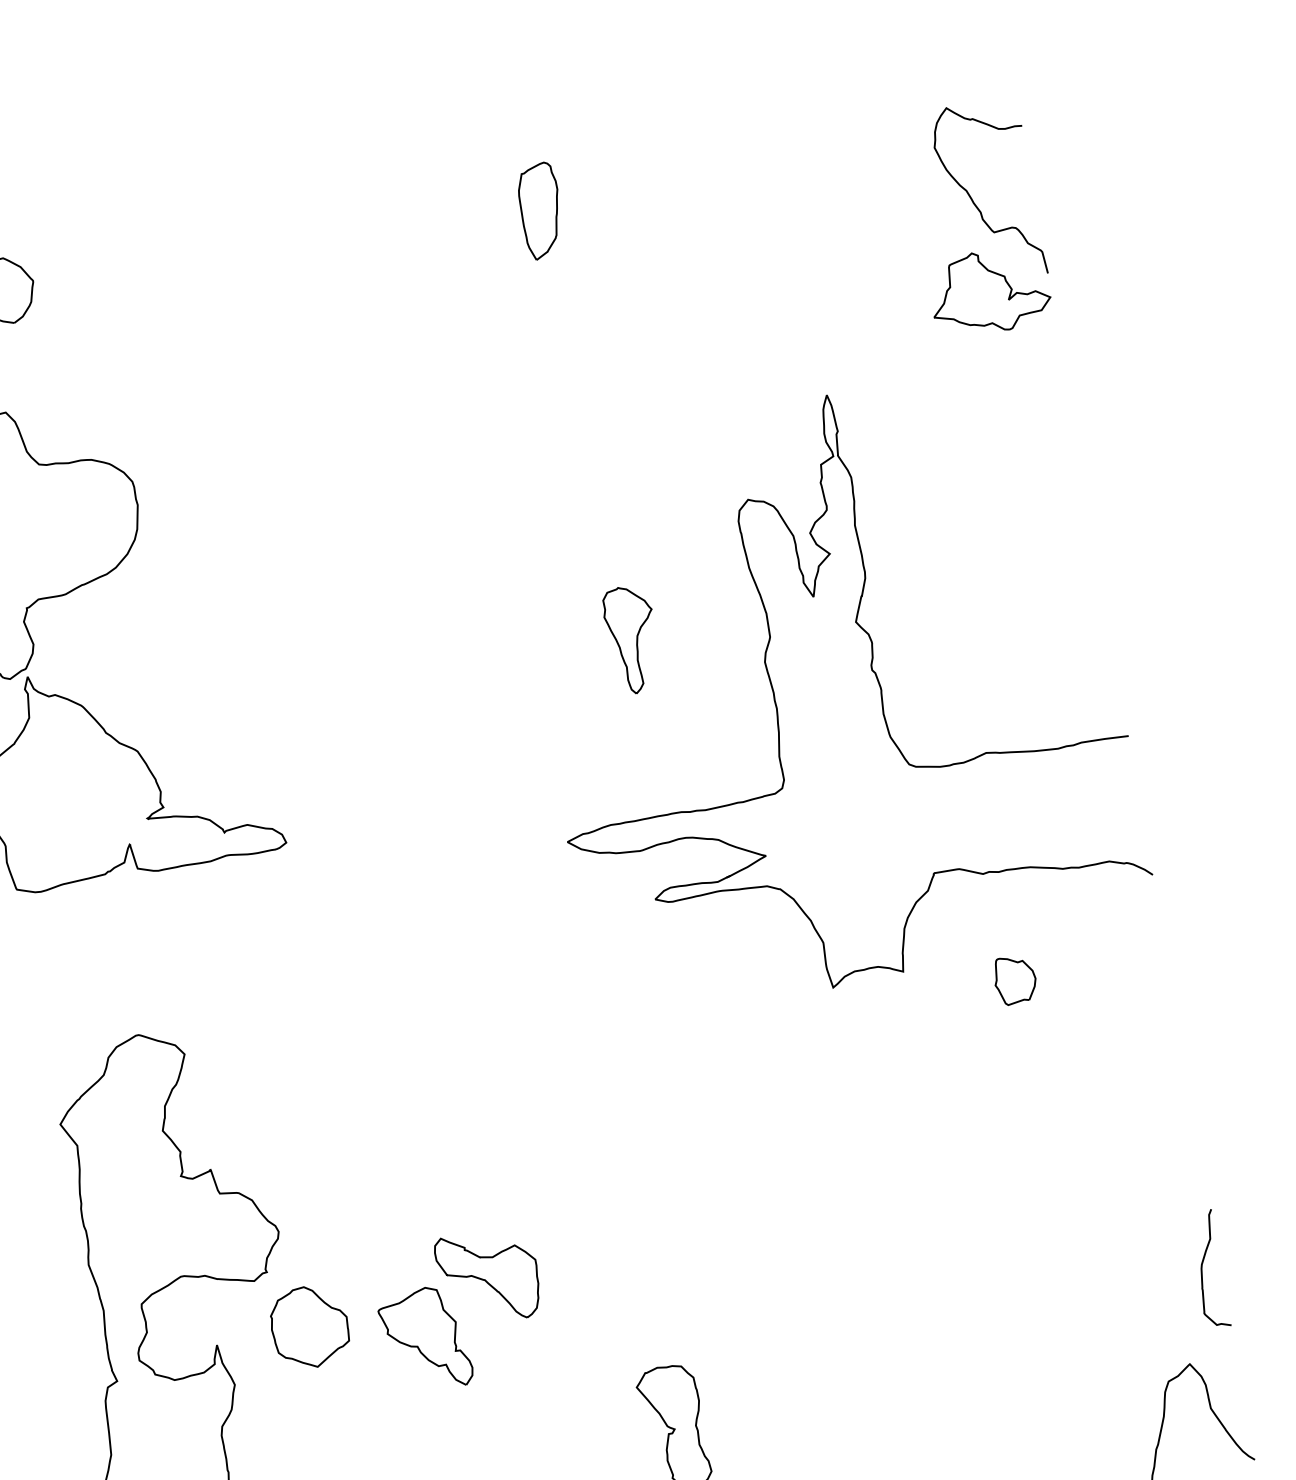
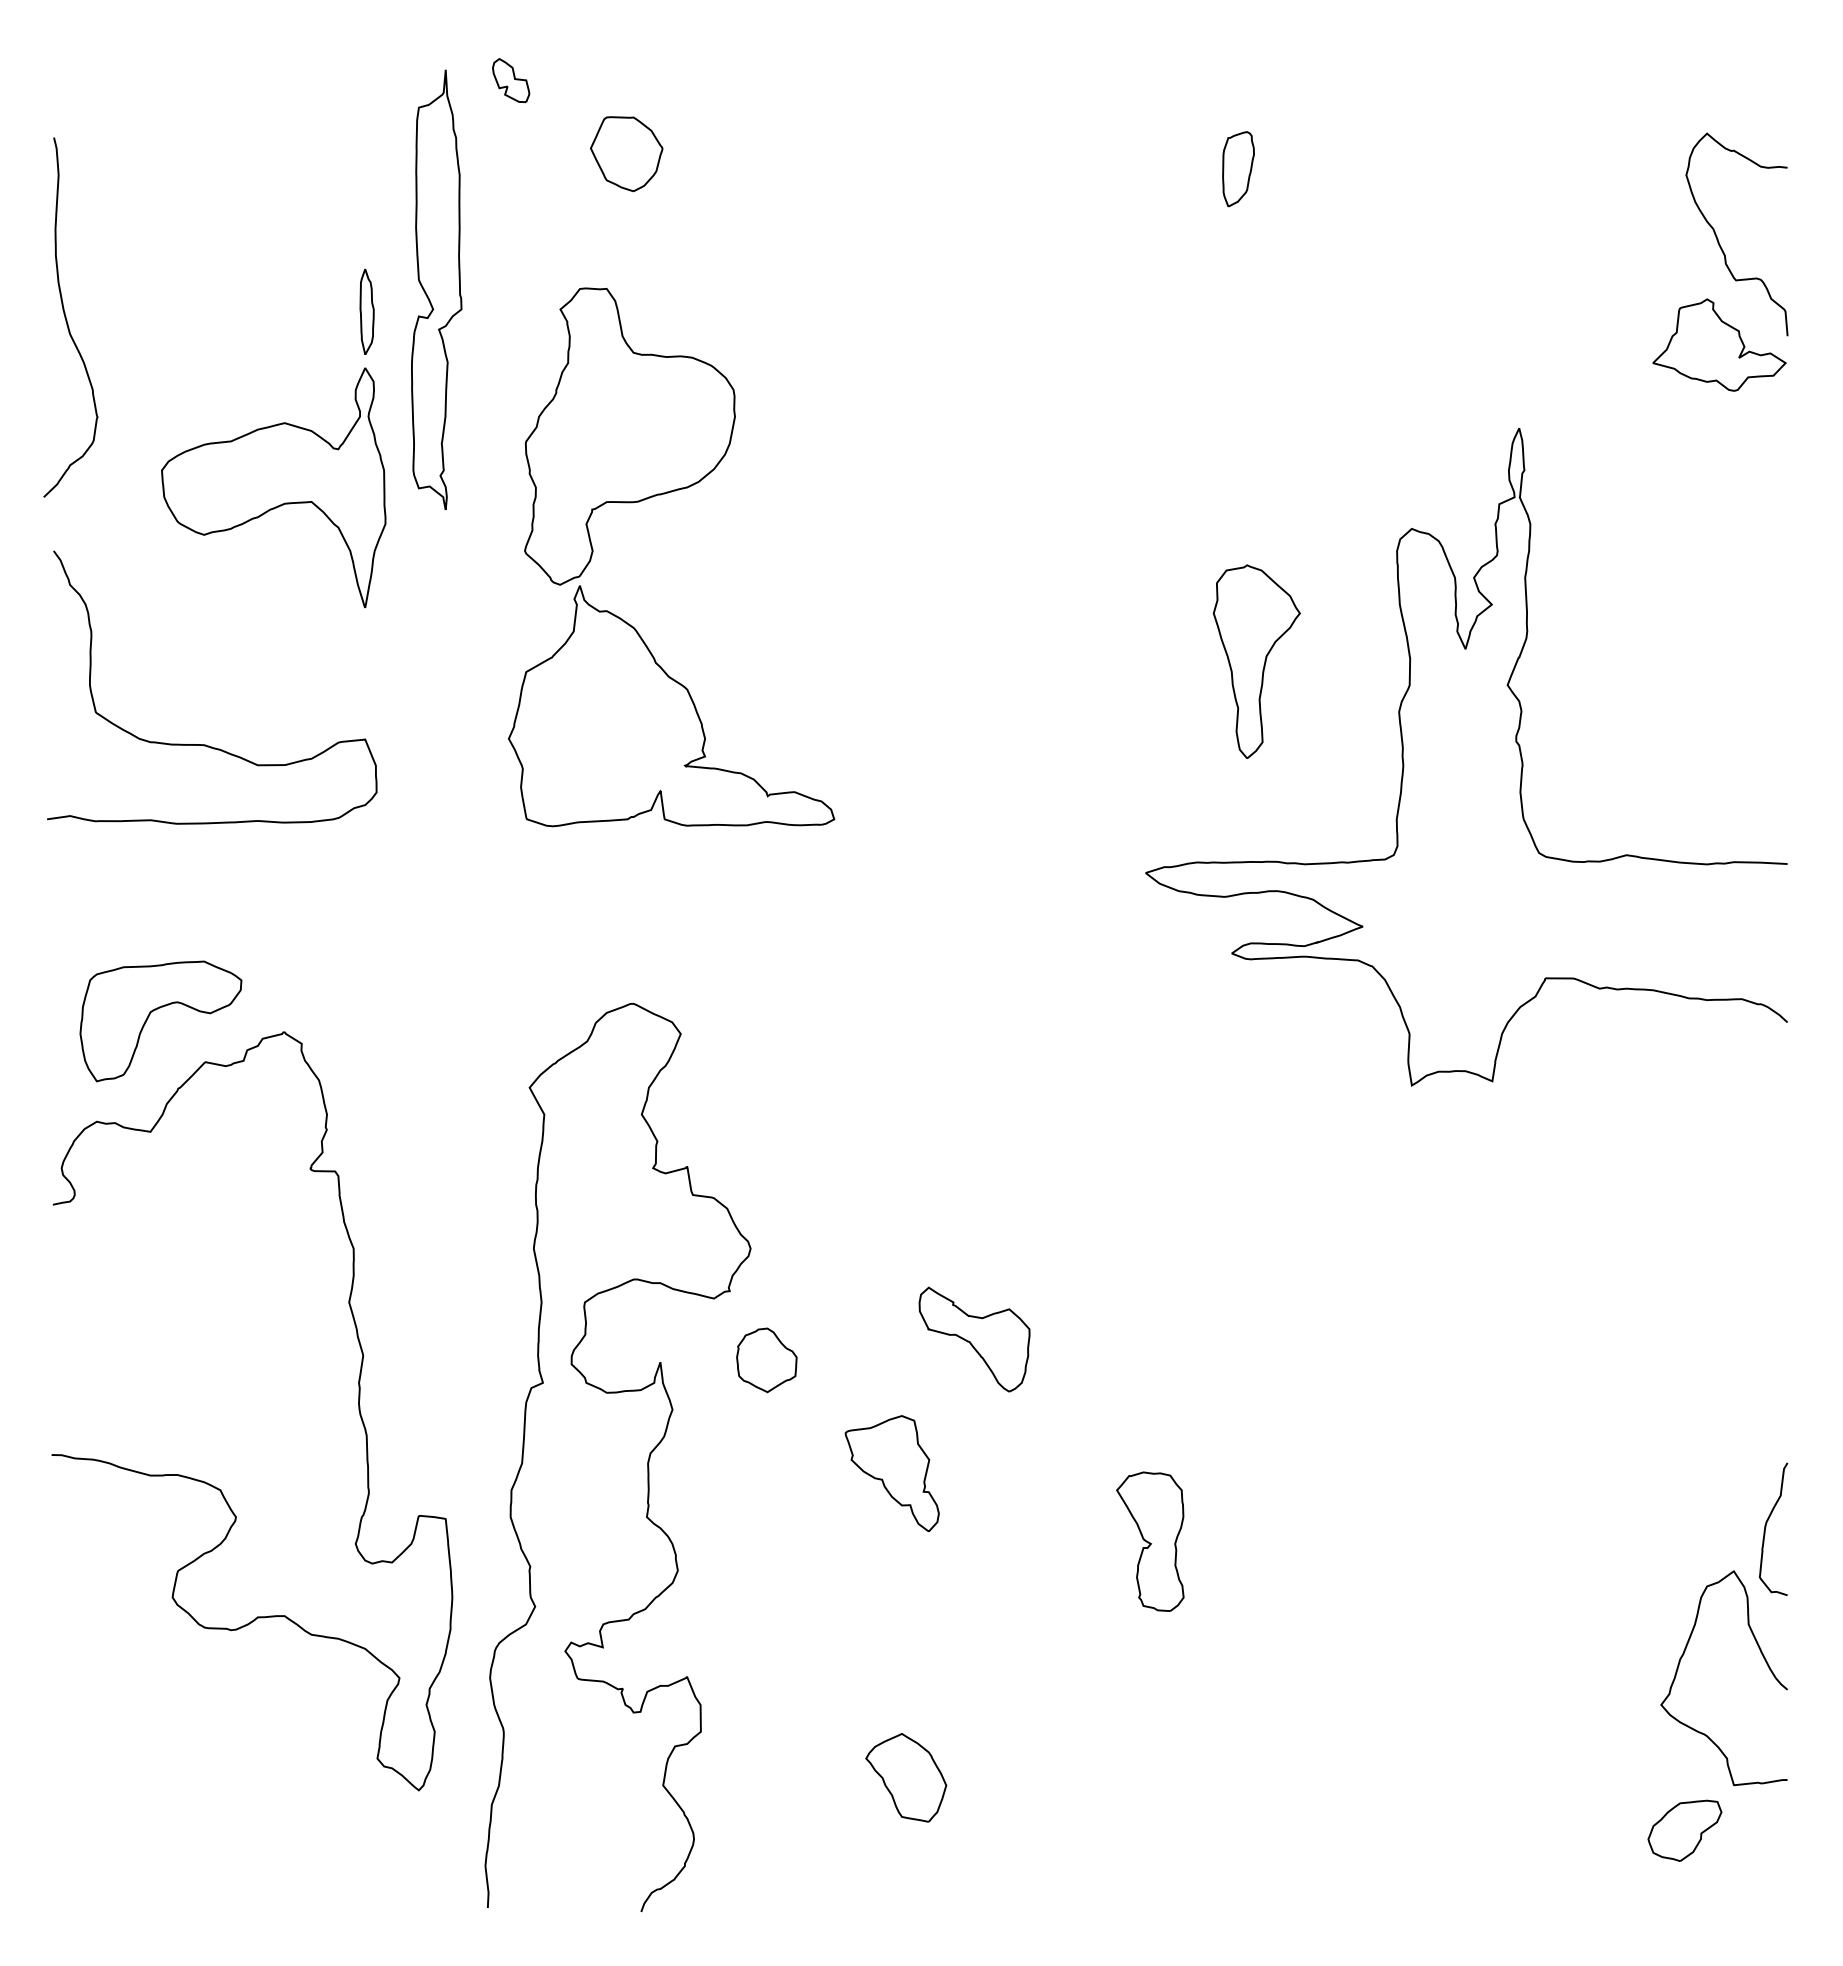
part: (541, 211) -> (1238, 169), size x0.7
part: (632, 639) -> (1256, 661), size x1.6
part: (1014, 979) -> (1614, 1111), removed
curve: (1202, 1269) -> (1766, 1527), moved
part: (309, 1327) -> (766, 1360), size x0.7
part: (424, 1339) -> (891, 1473), moved

